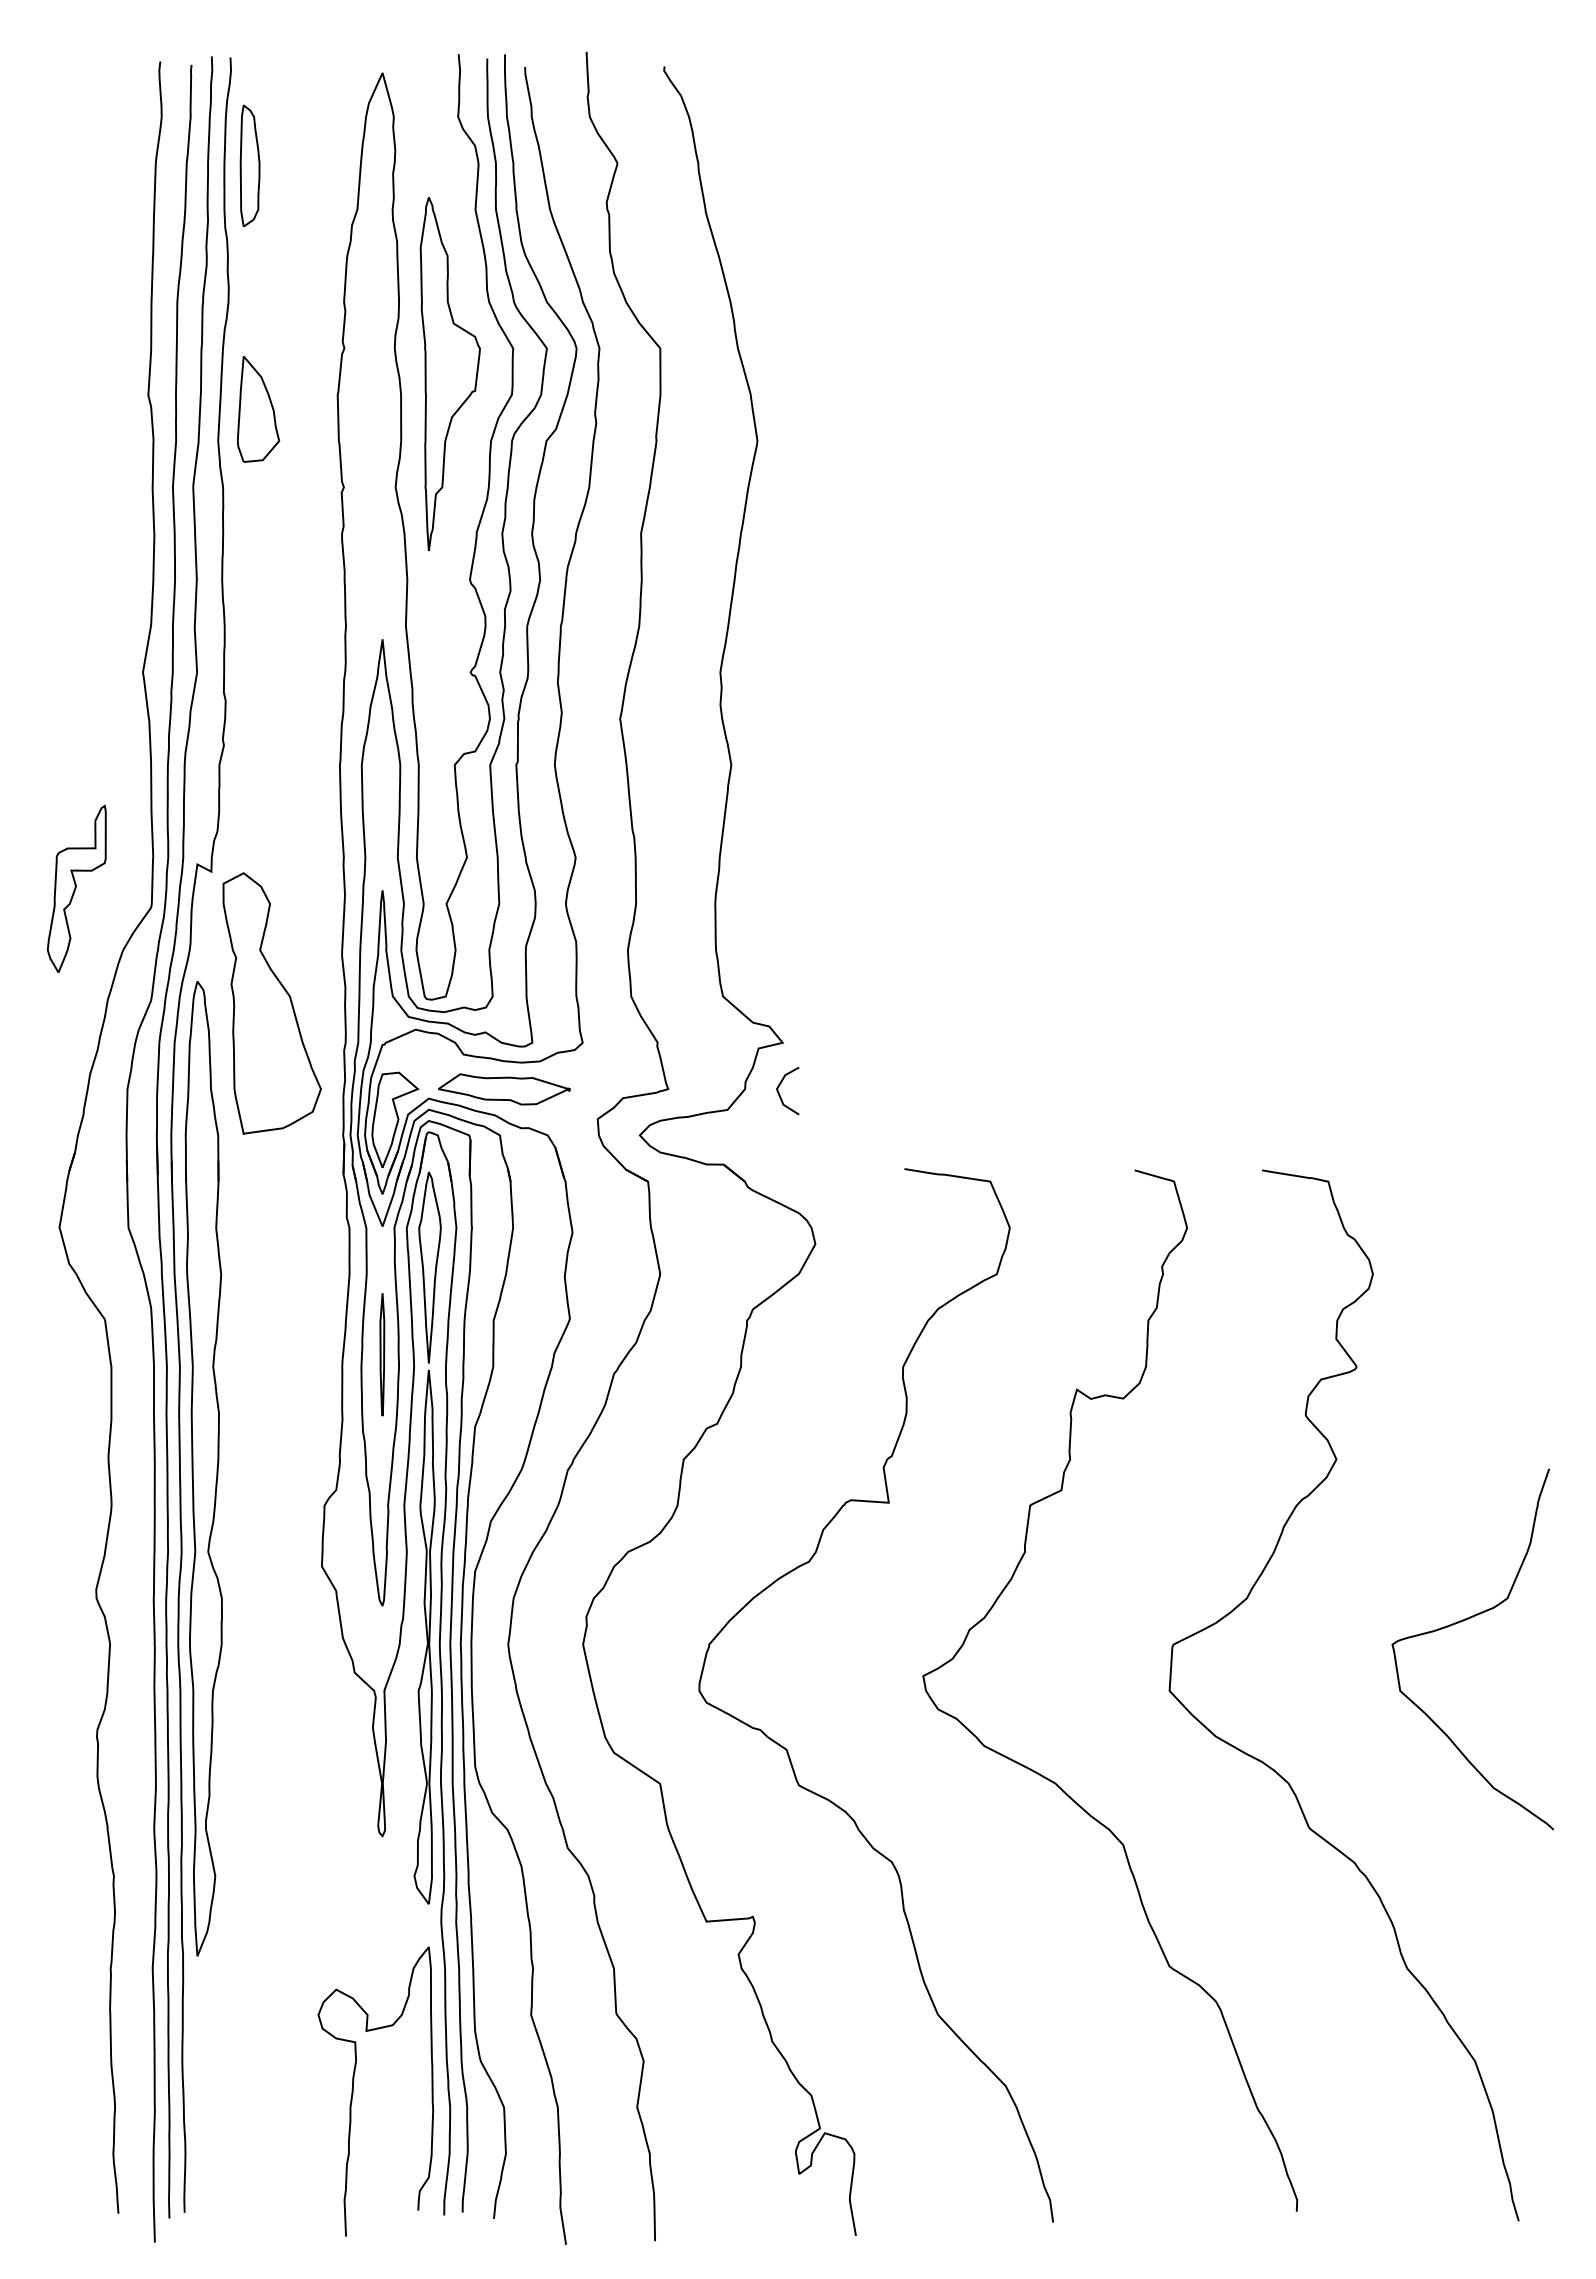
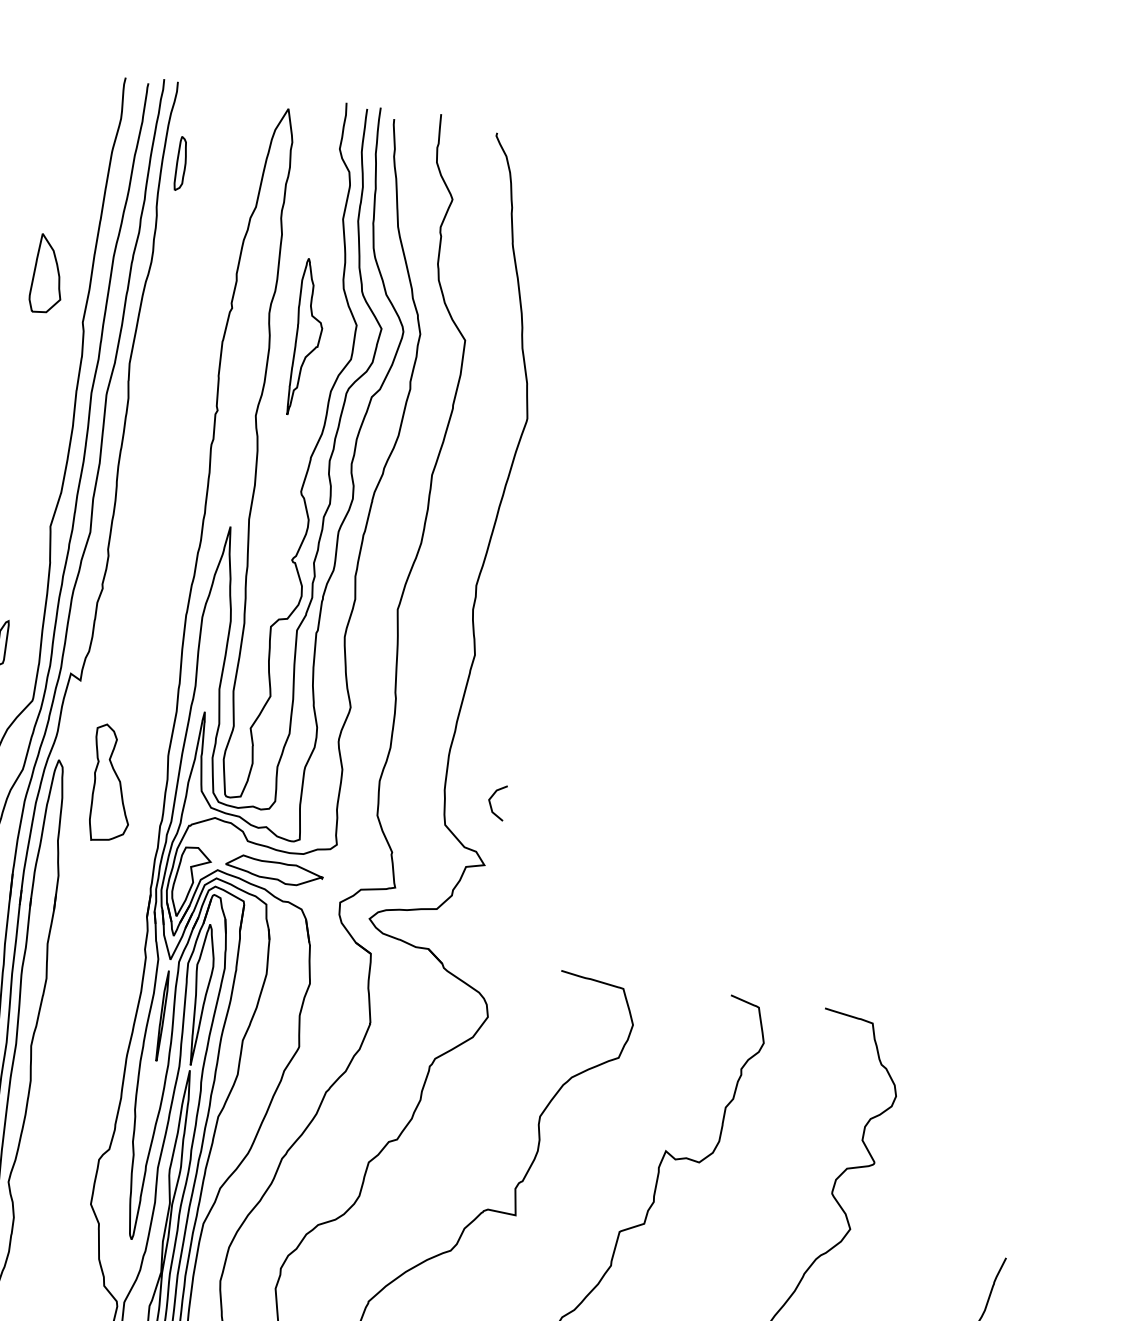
part: (249, 165) -> (180, 163), size x0.6
part: (449, 374) -> (307, 338), size x0.6
part: (258, 409) -> (48, 274), moved
part: (271, 1003) -> (111, 783), size x0.6
line: (780, 1094) -> (491, 804), moved
part: (382, 1354) -> (162, 1015), moved

